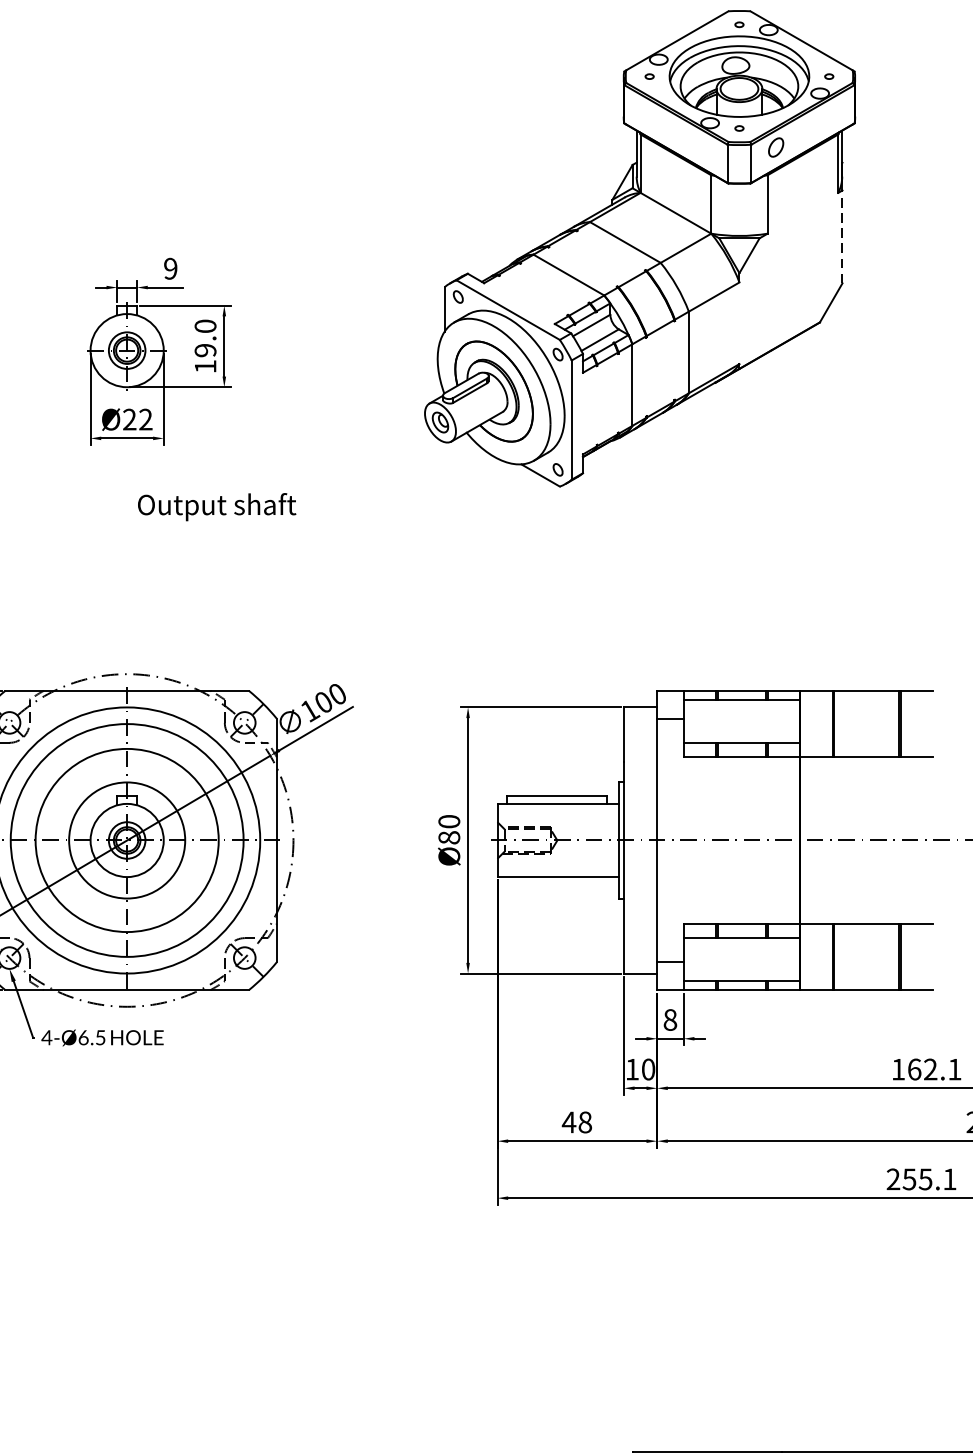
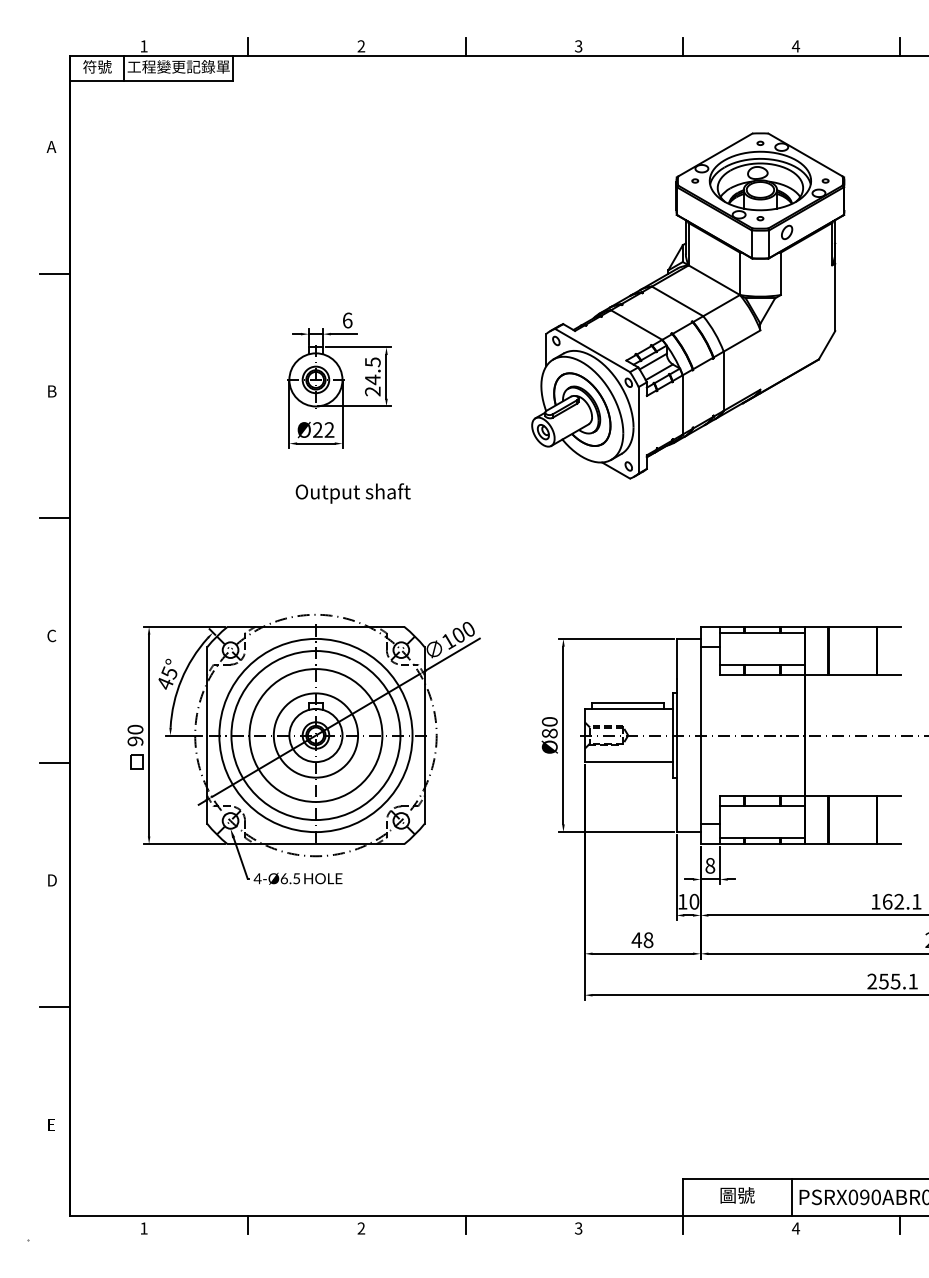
line: (842, 237) -> (835, 297), dashed -> solid
text: (170, 268) -> (347, 320), 9 -> 6
text: (205, 345) -> (372, 376), 19.0 -> 24.5
text: (216, 507) -> (352, 493), moved

